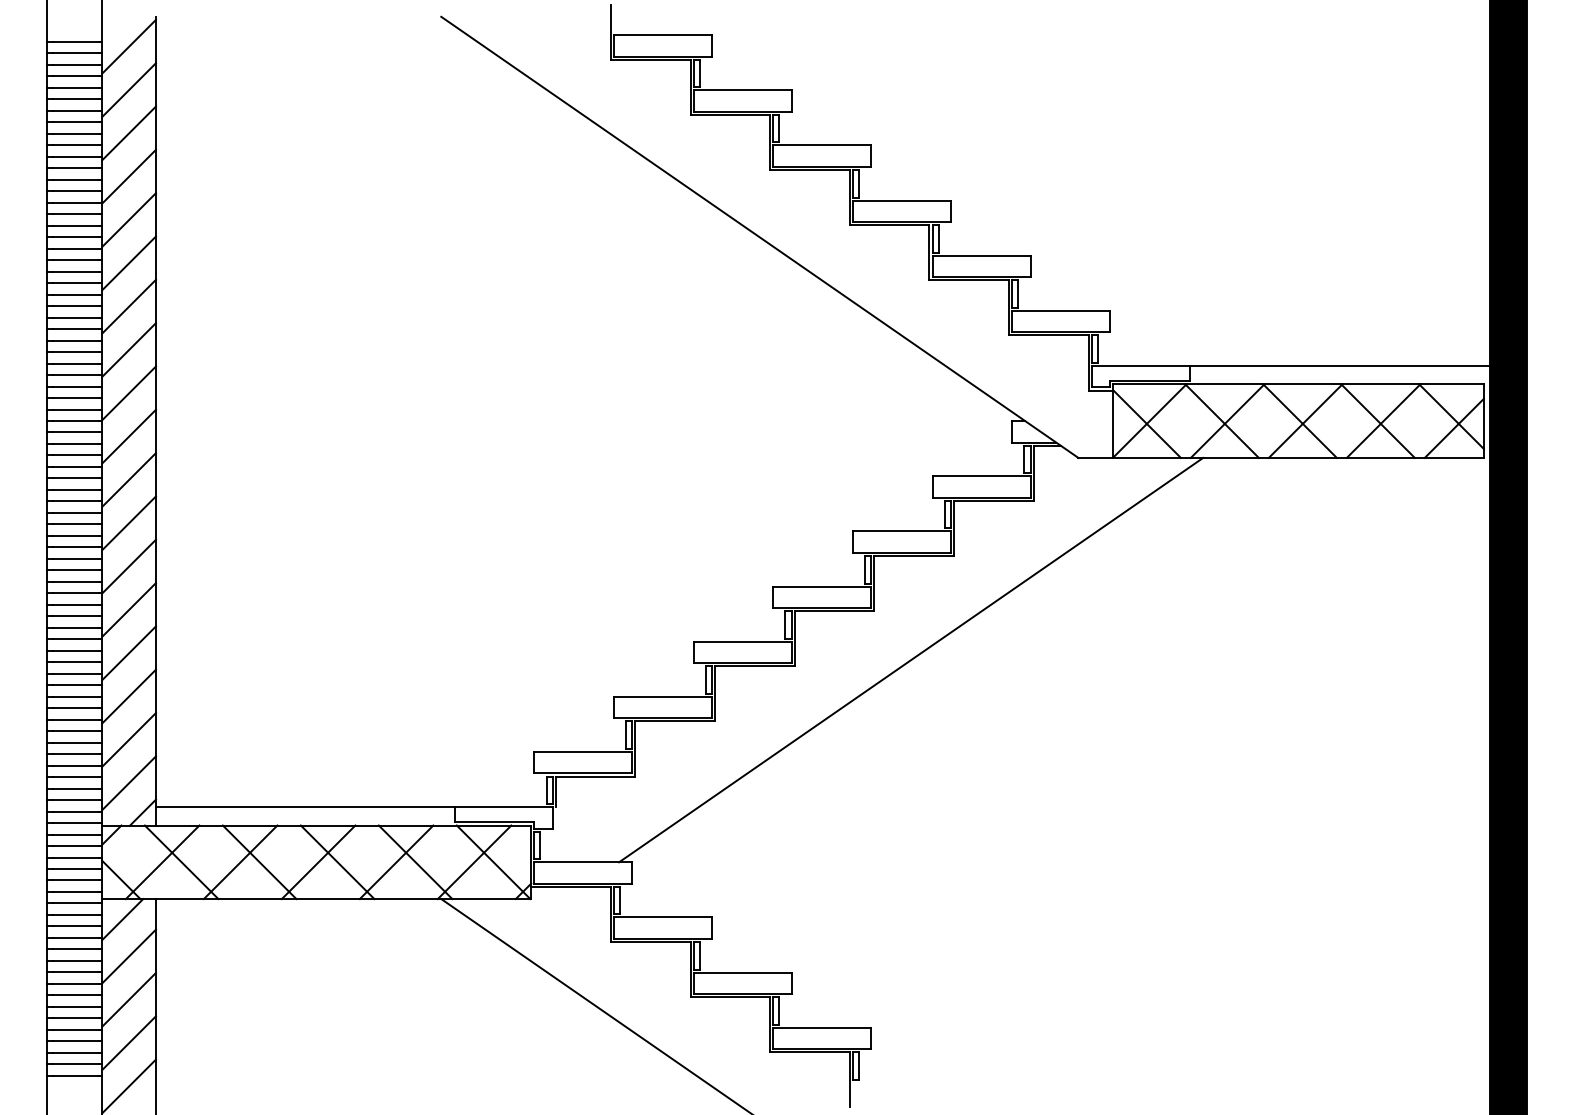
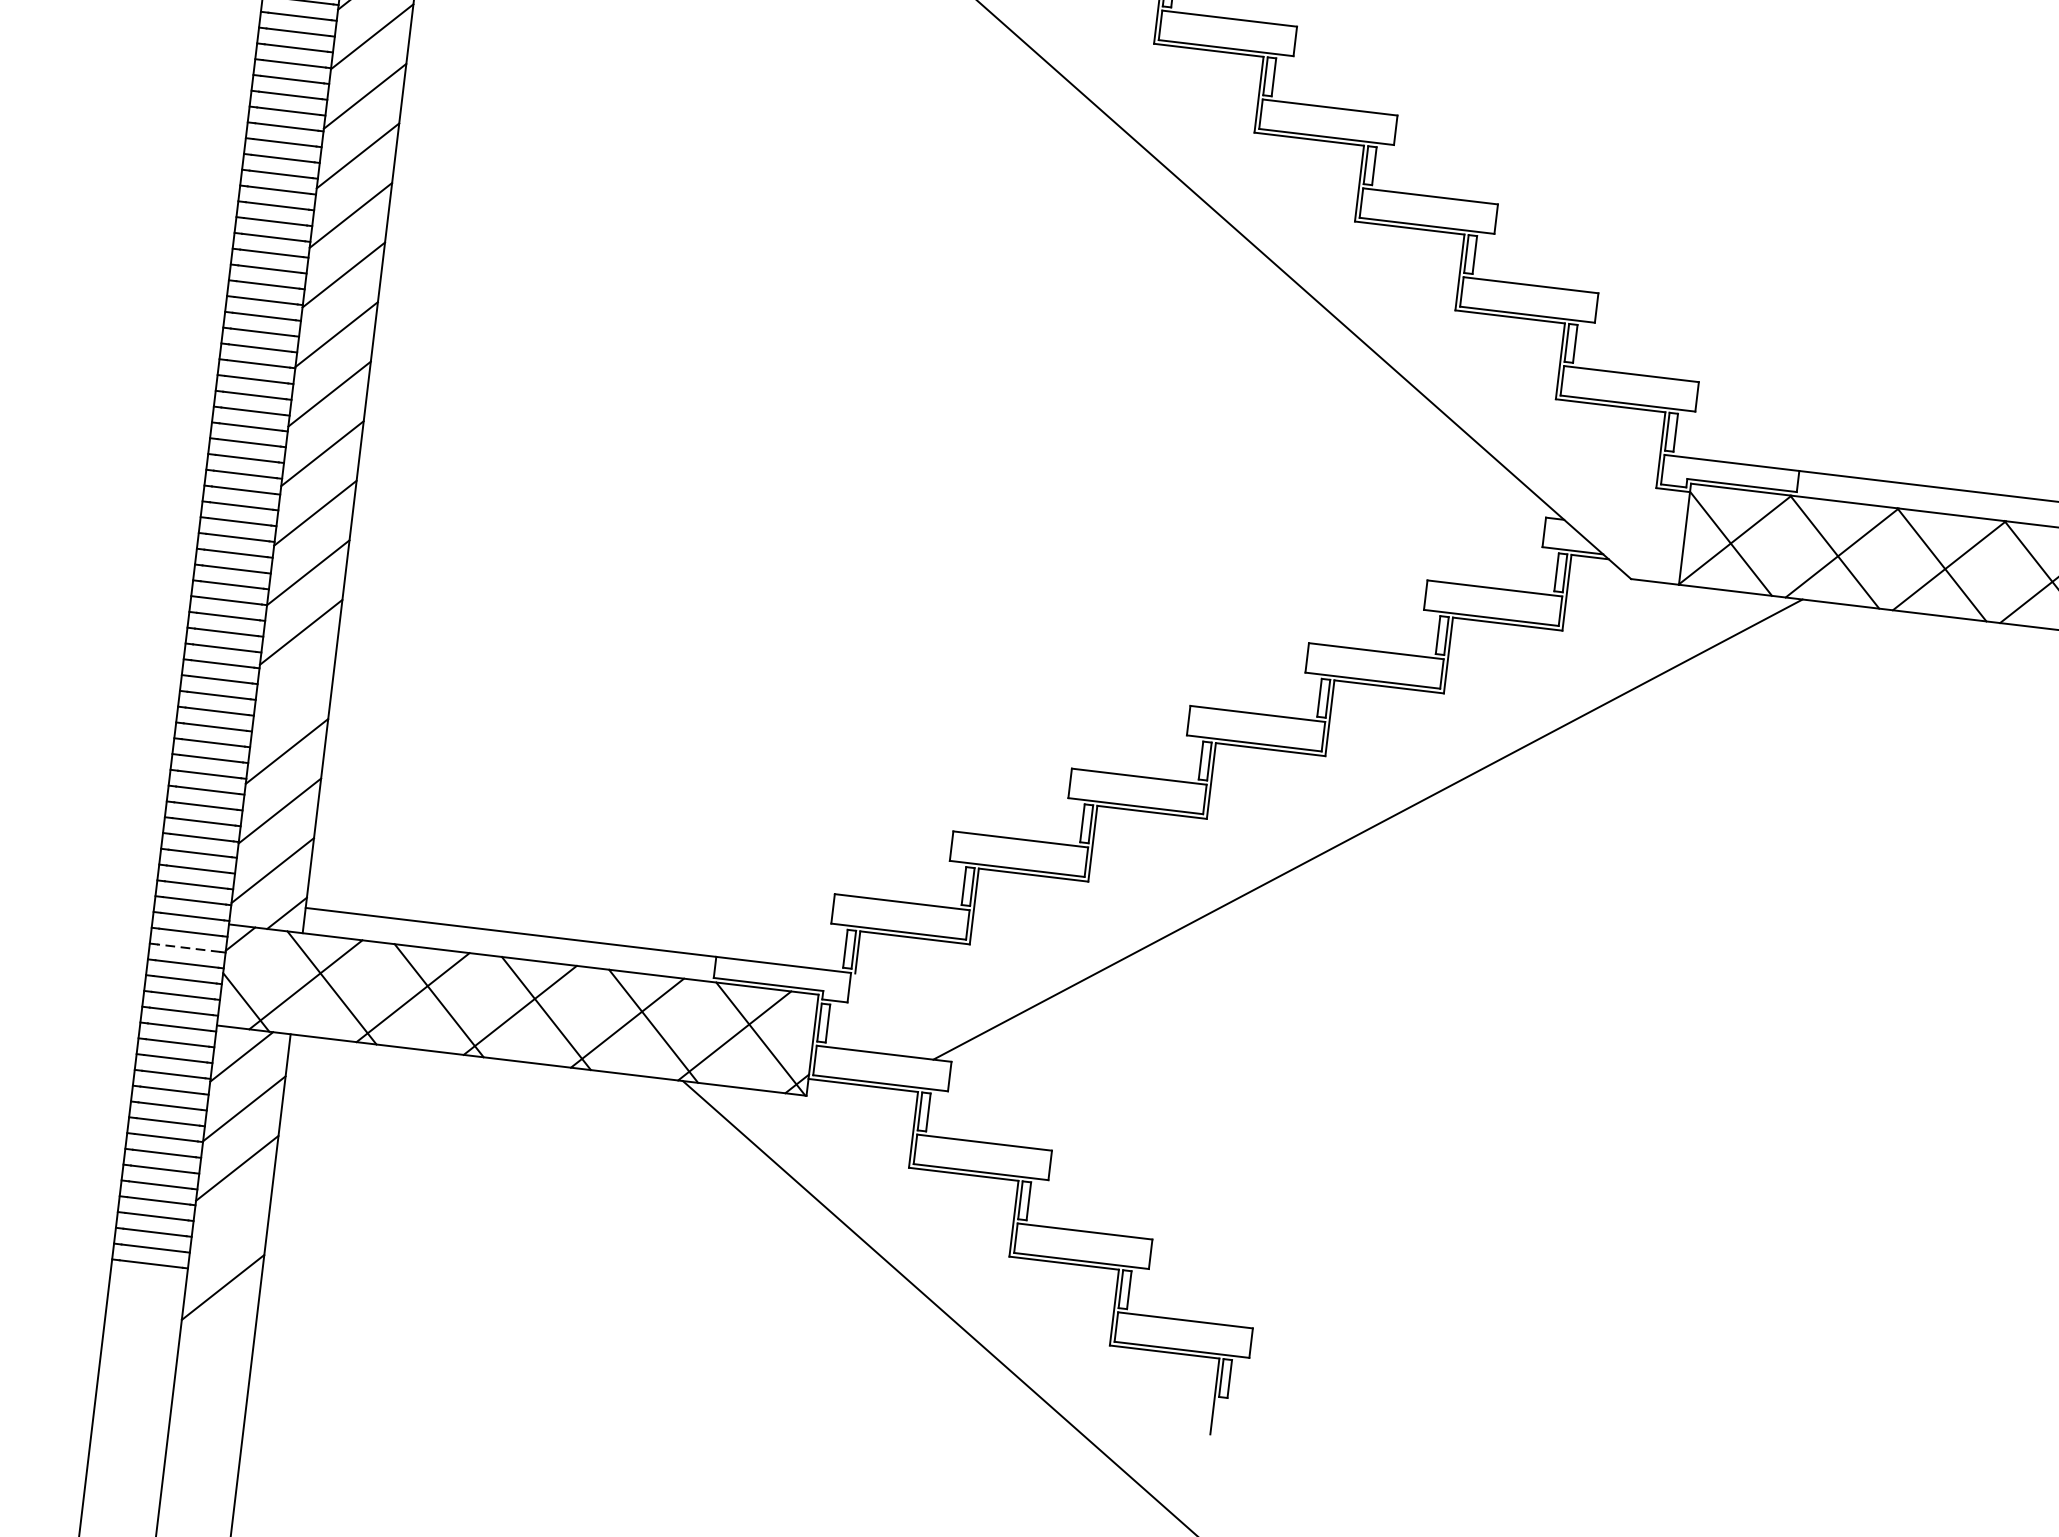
line: (128, 653) -> (293, 692), removed
line: (75, 846) -> (188, 948), solid -> dashed
line: (128, 1042) -> (229, 1226), removed

